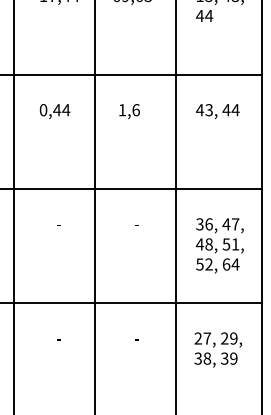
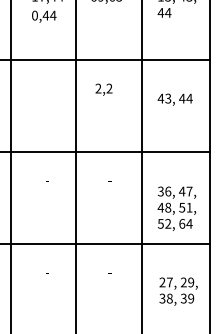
text: (128, 109) -> (103, 88), 1,6 -> 2,2
text: (55, 111) -> (44, 16), moved
text: (216, 111) -> (174, 99), moved
text: (219, 245) -> (176, 208), moved
text: (218, 349) -> (178, 291), moved

